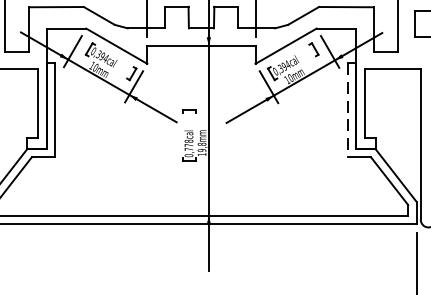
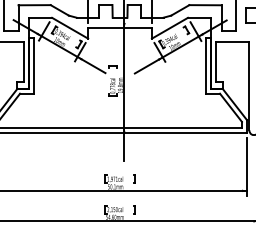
line: (348, 111) -> (206, 66), dashed -> solid

